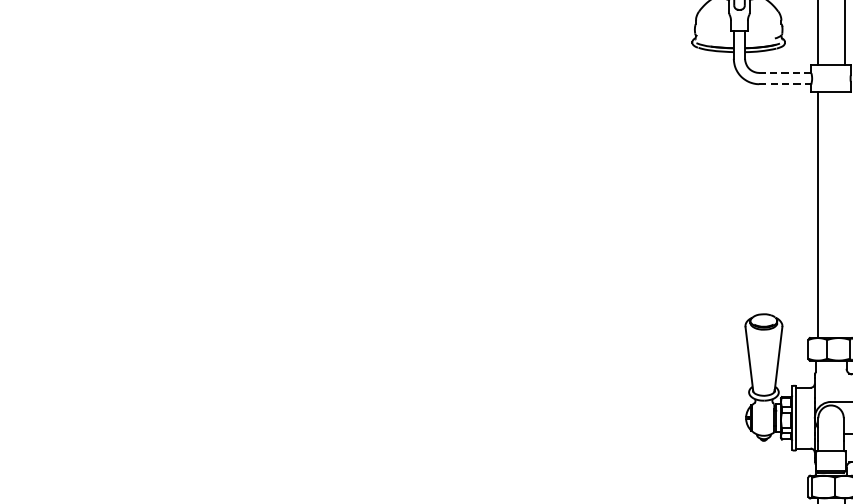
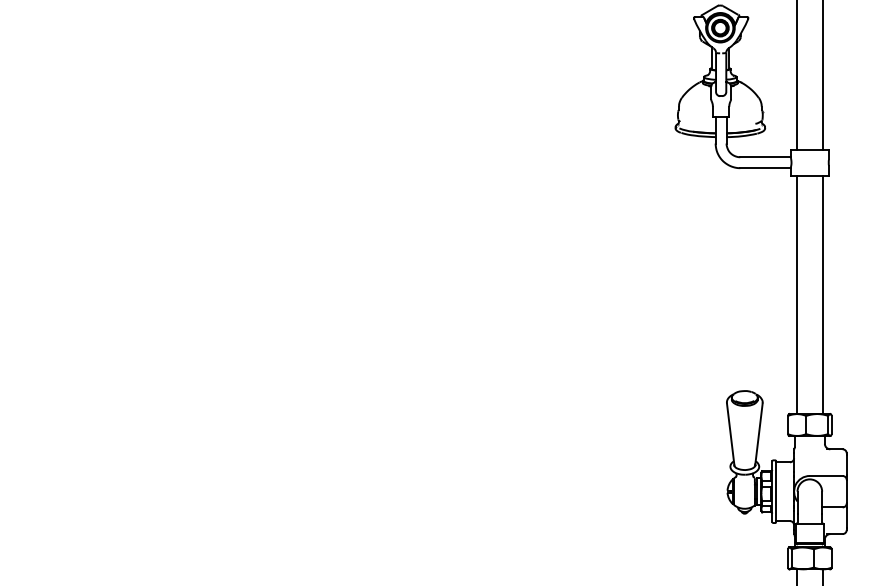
line: (784, 73) -> (764, 157), dashed -> solid
line: (785, 84) -> (765, 168), dashed -> solid
line: (844, 214) -> (822, 294), added

